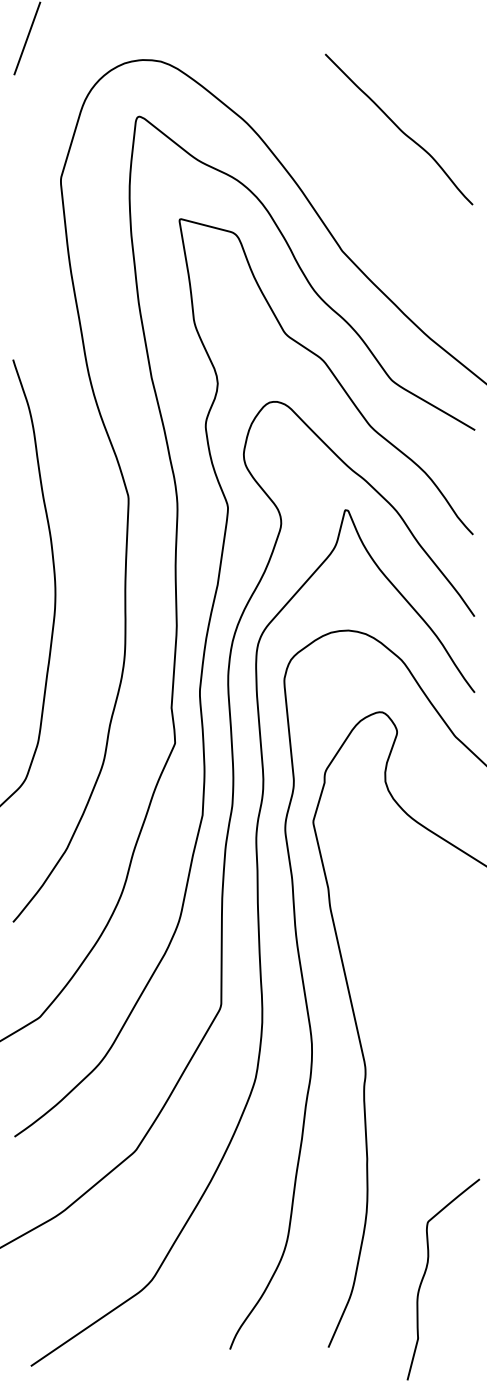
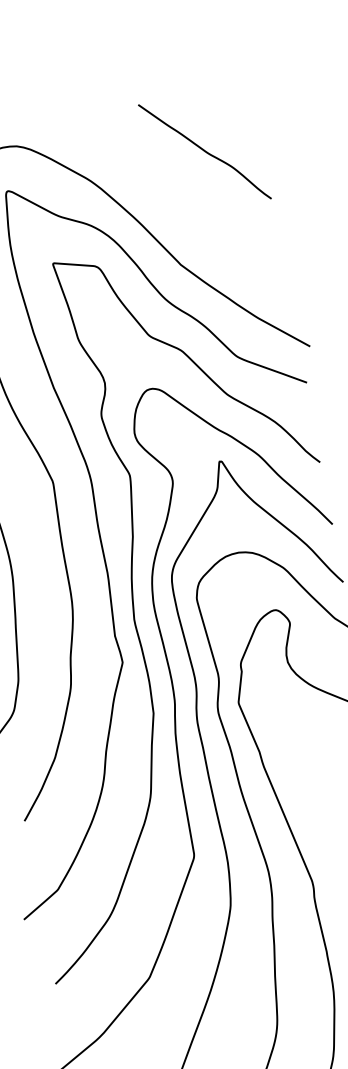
curve: (398, 129) -> (204, 151), moved

